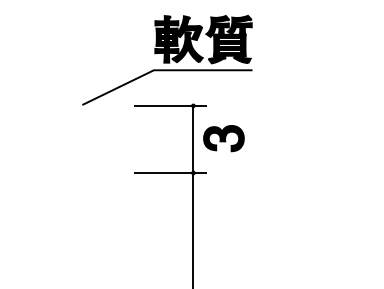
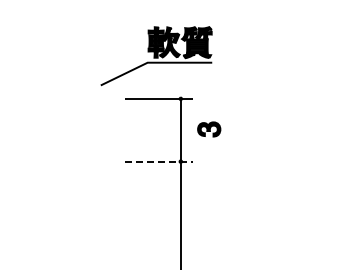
part: (167, 59) -> (156, 55), size x0.7
part: (223, 138) -> (208, 129), size x0.6
line: (170, 172) -> (159, 161), solid -> dashed

